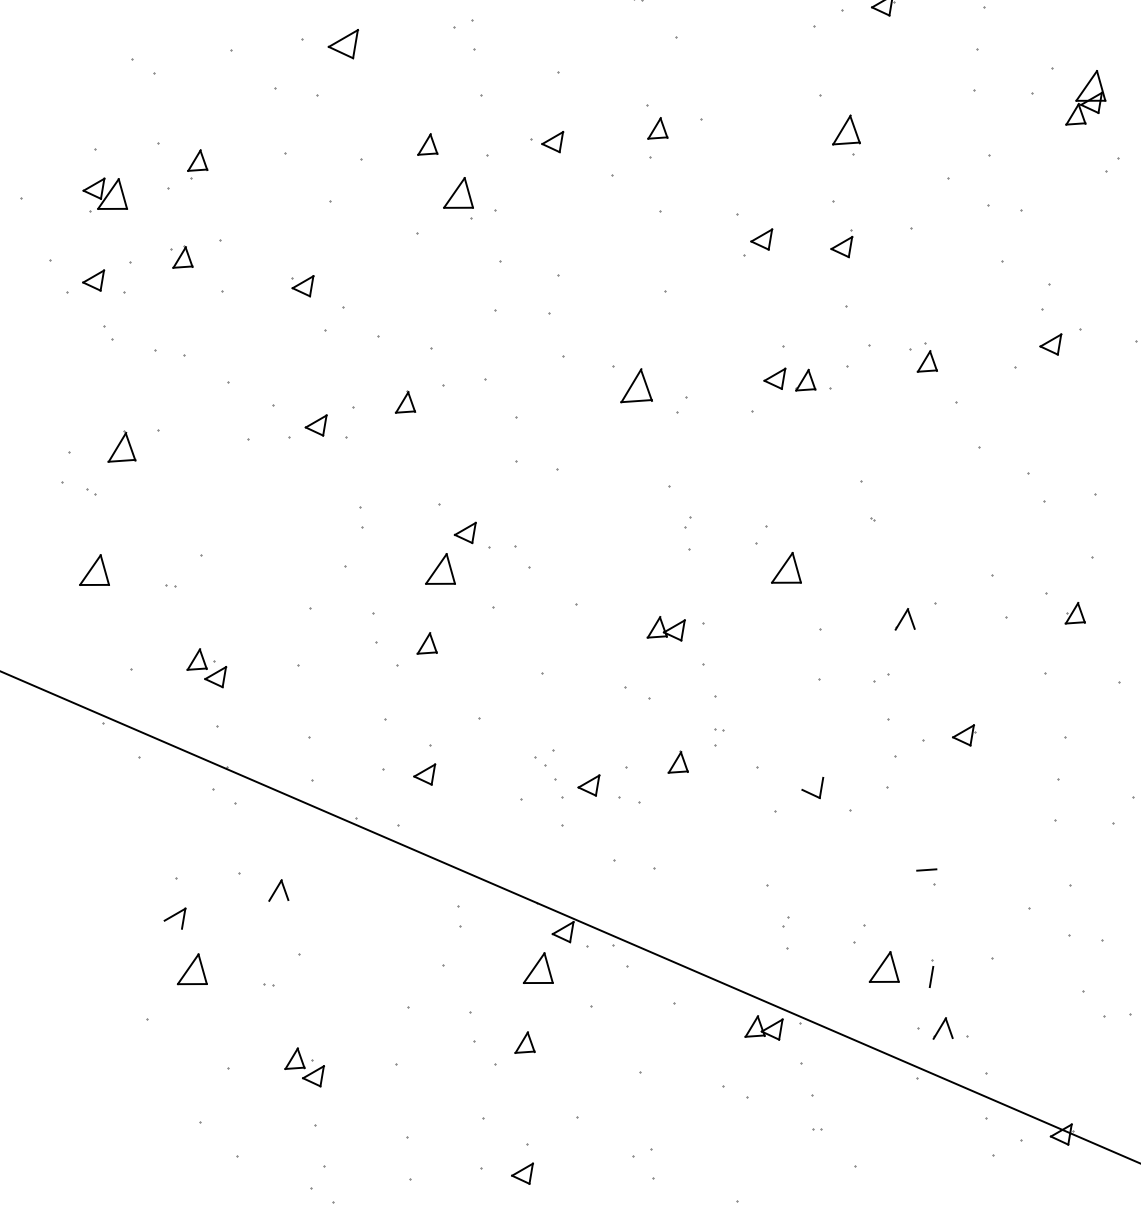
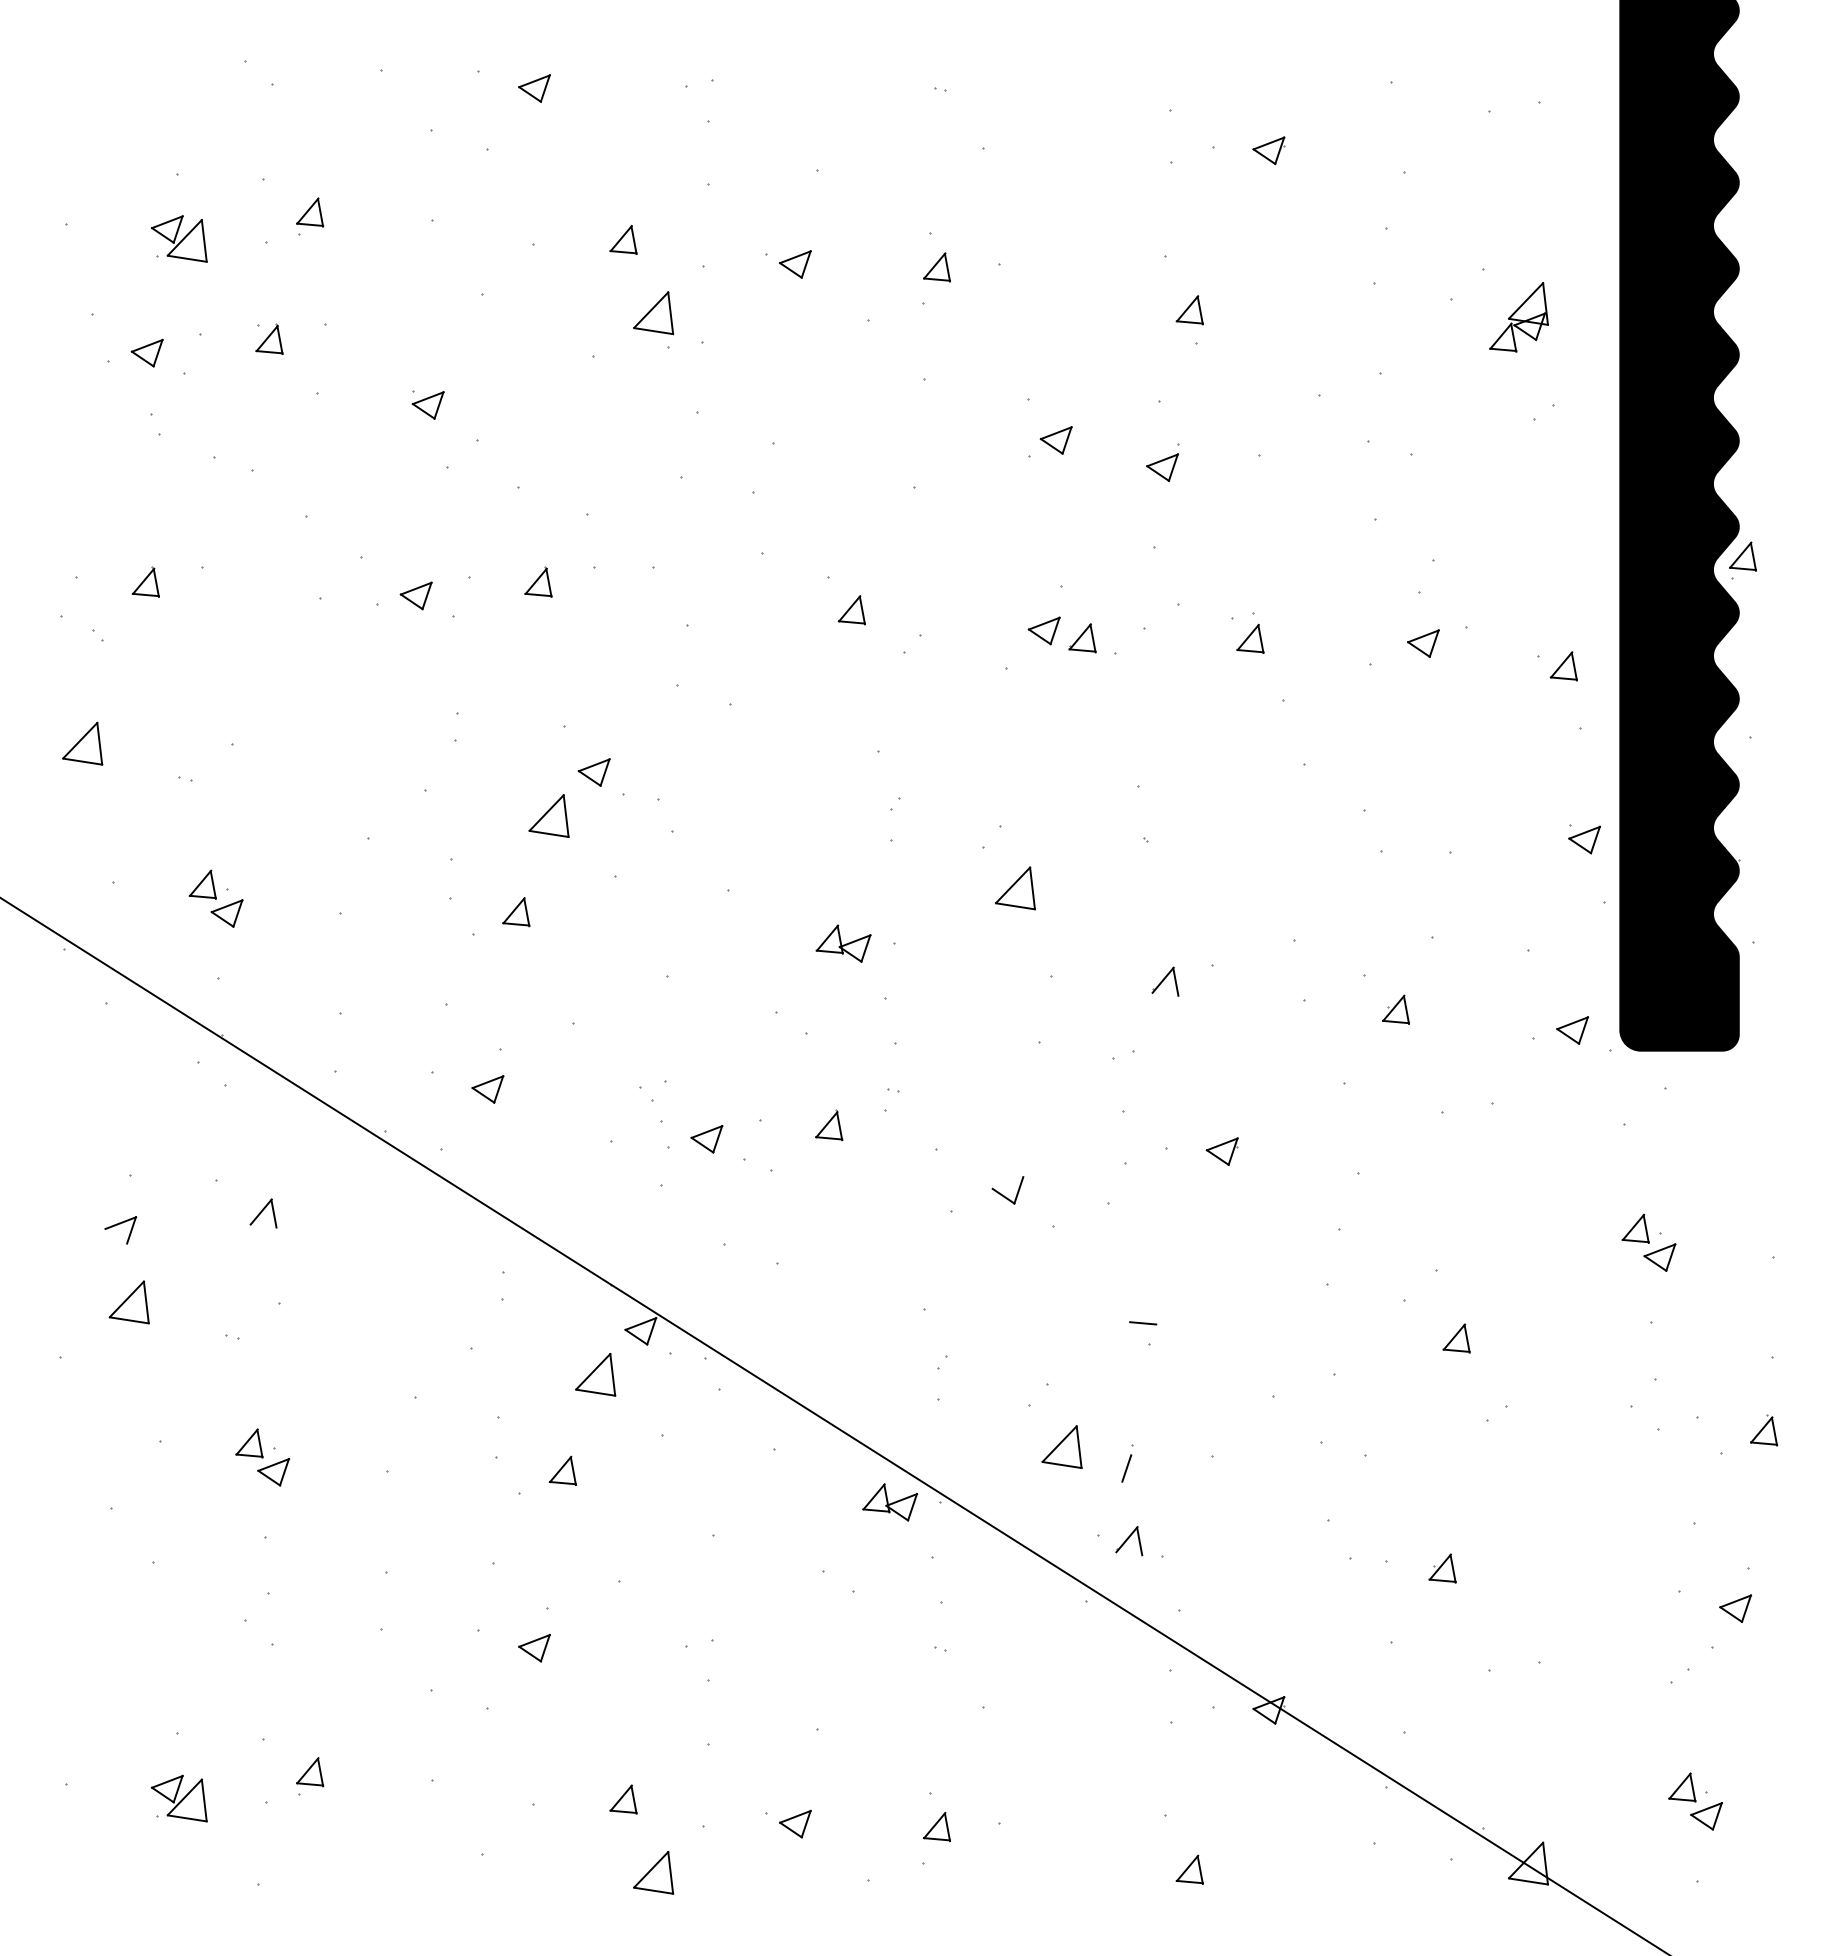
part: (344, 45) -> (534, 88), size x0.71
part: (844, 131) -> (1189, 310), size x0.71
part: (633, 387) -> (851, 610), size x0.62
part: (119, 447) -> (145, 581), size x0.71

